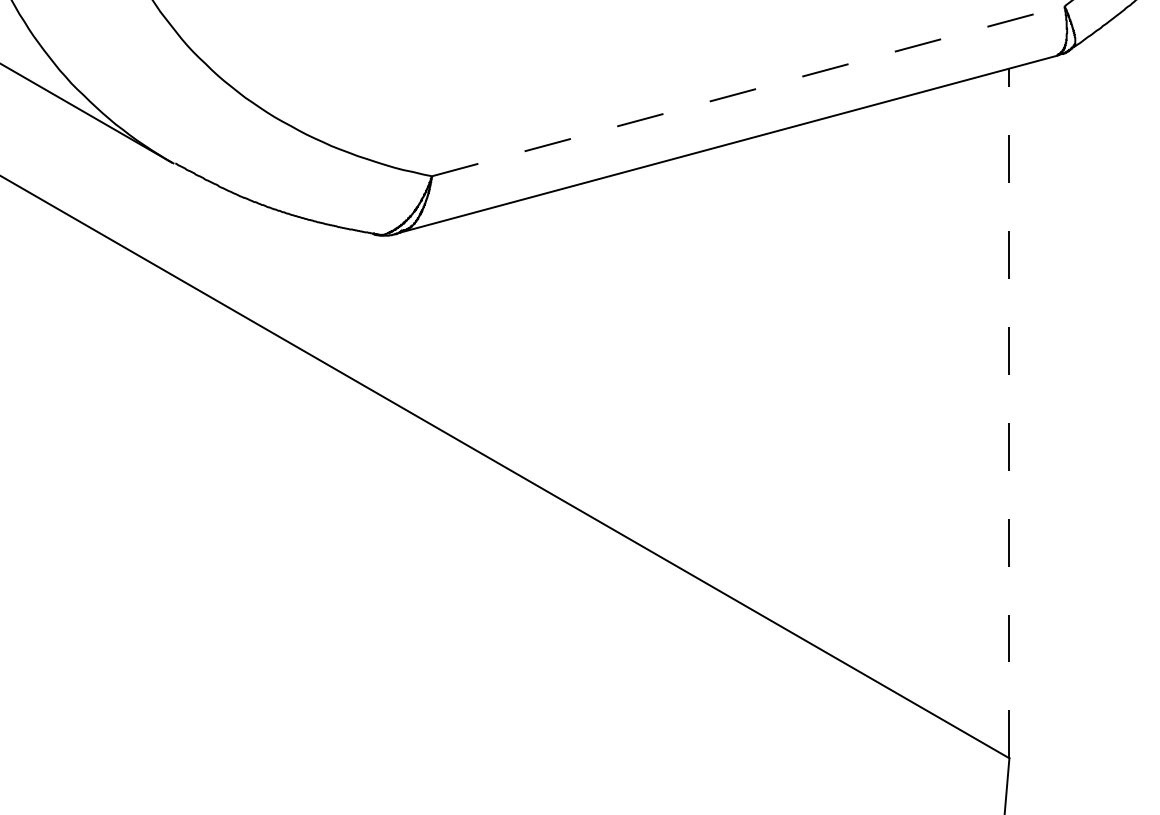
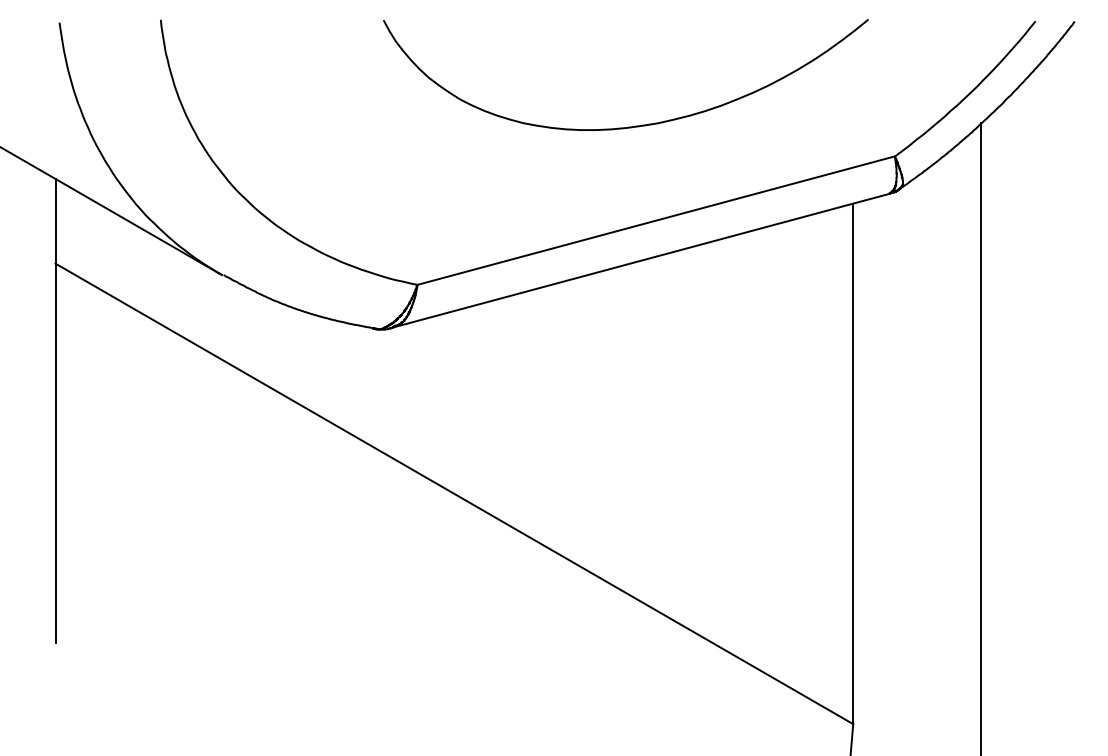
line: (748, 90) -> (656, 220), dashed -> solid
line: (1009, 412) -> (853, 463), dashed -> solid

